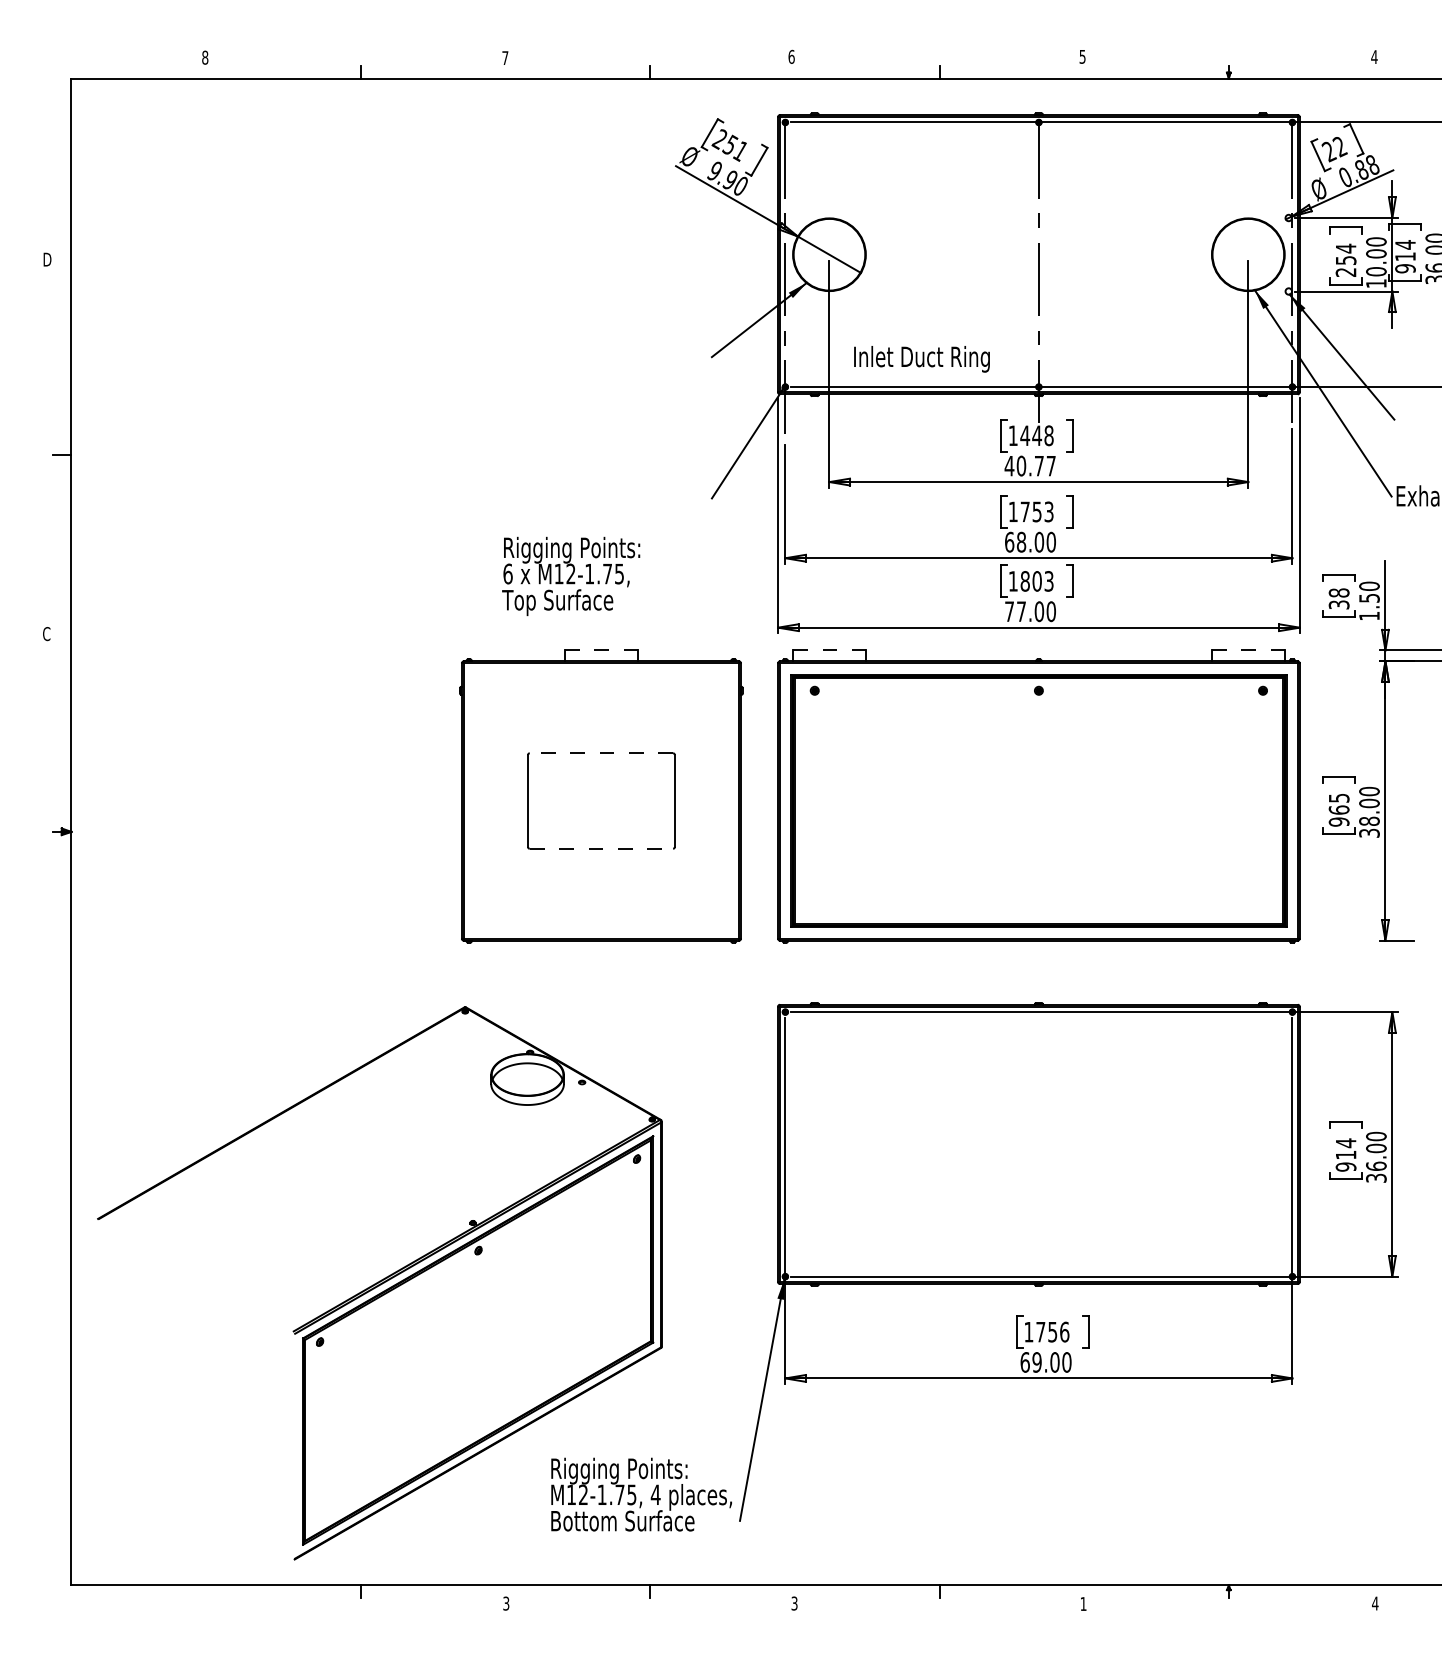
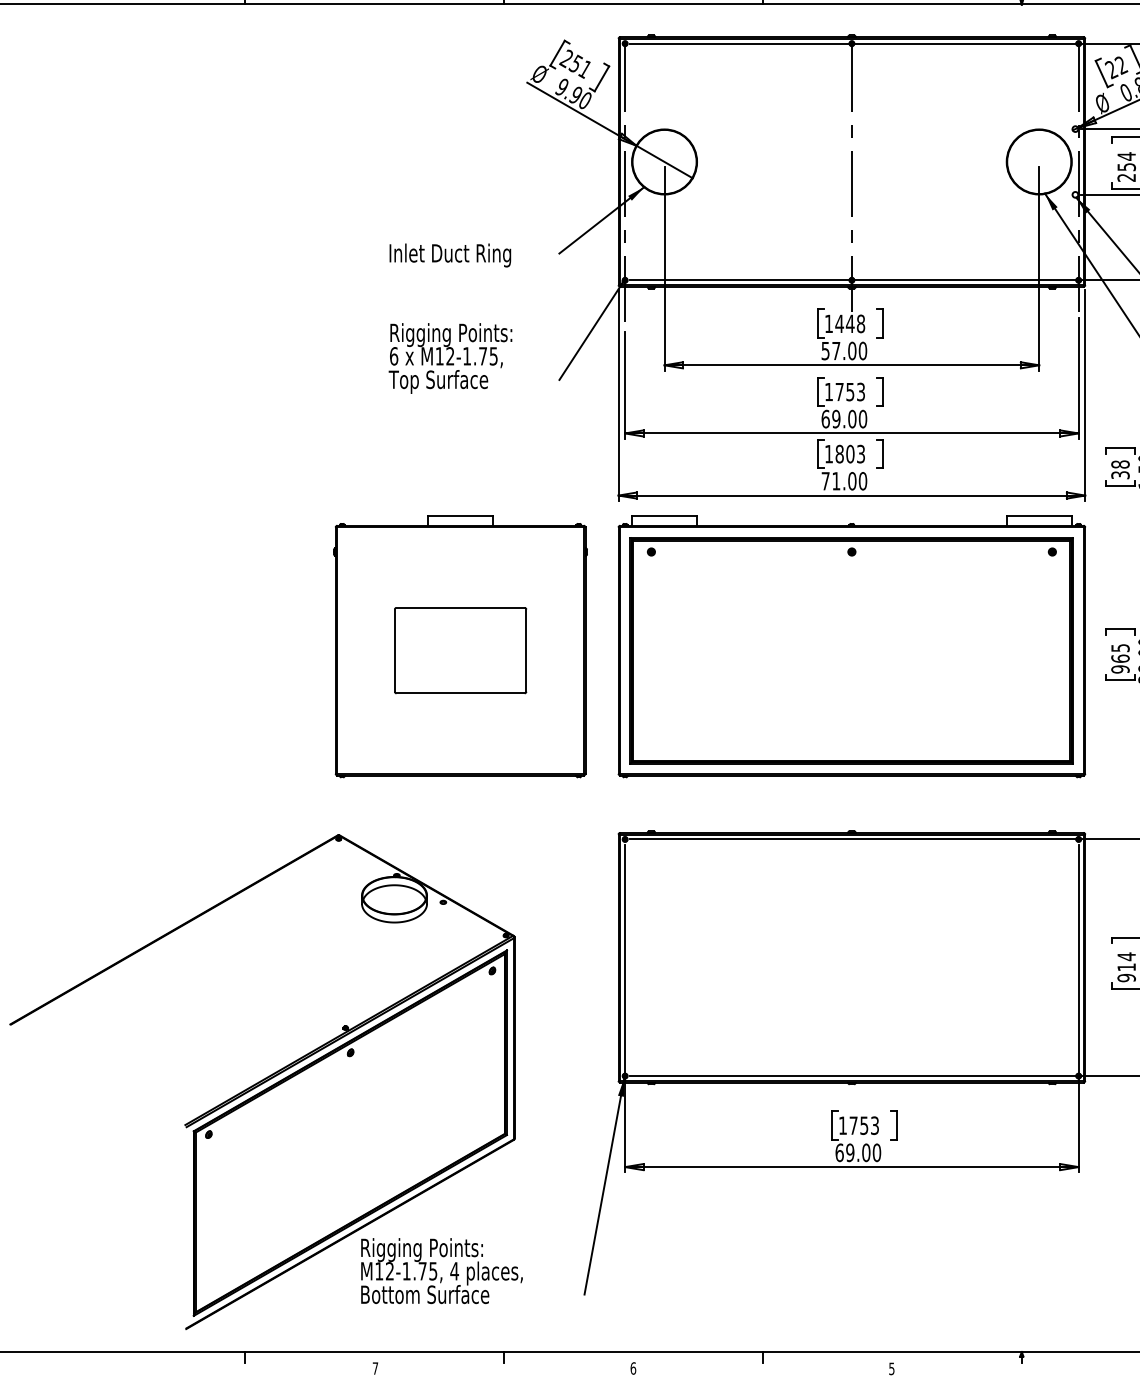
text: (921, 359) -> (449, 255), moved
text: (1029, 465) -> (843, 350), 40.77 -> 57.00
text: (1021, 542) -> (836, 419), 68.00 -> 69.00
text: (571, 576) -> (450, 358), moved
text: (1021, 611) -> (836, 481), 77.00 -> 71.00
line: (601, 650) -> (460, 515), dashed -> solid
line: (829, 650) -> (664, 515), dashed -> solid
line: (1248, 650) -> (1039, 515), dashed -> solid
line: (601, 753) -> (460, 608), dashed -> solid
line: (601, 848) -> (460, 693), dashed -> solid
text: (1064, 1331) -> (874, 1125), 1756 -> 1753
text: (641, 1494) -> (441, 1270), moved
text: (506, 1603) -> (375, 1368), 3 -> 7
text: (794, 1603) -> (633, 1368), 3 -> 6
text: (1083, 1604) -> (891, 1369), 1 -> 5

